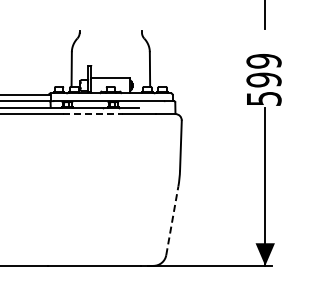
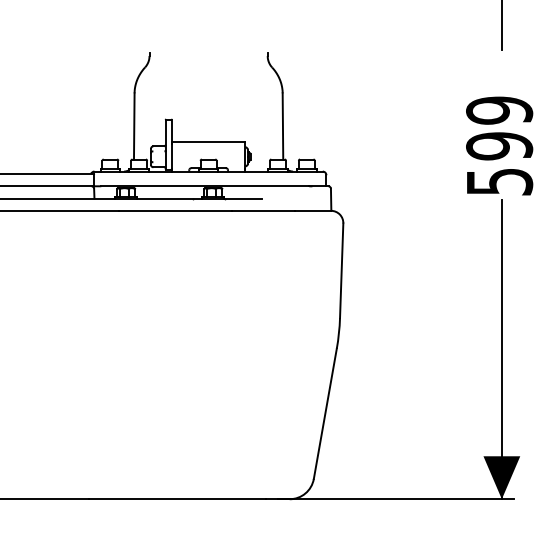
line: (93, 114) -> (175, 211), dashed -> solid
line: (172, 220) -> (325, 413), dashed -> solid

